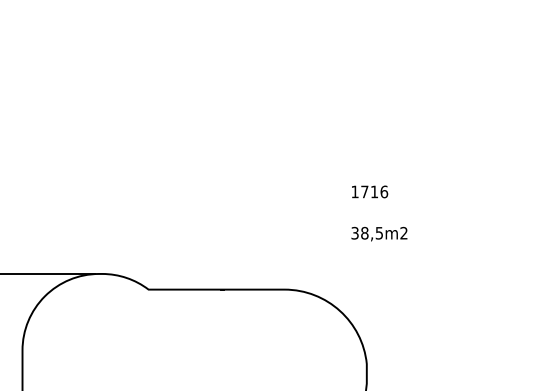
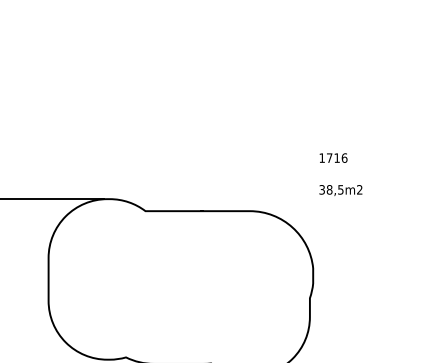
text: (378, 213) -> (340, 174), moved

